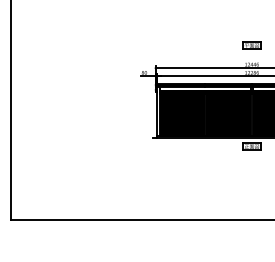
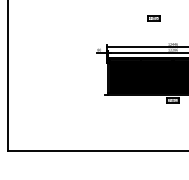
part: (251, 45) -> (153, 18), moved

